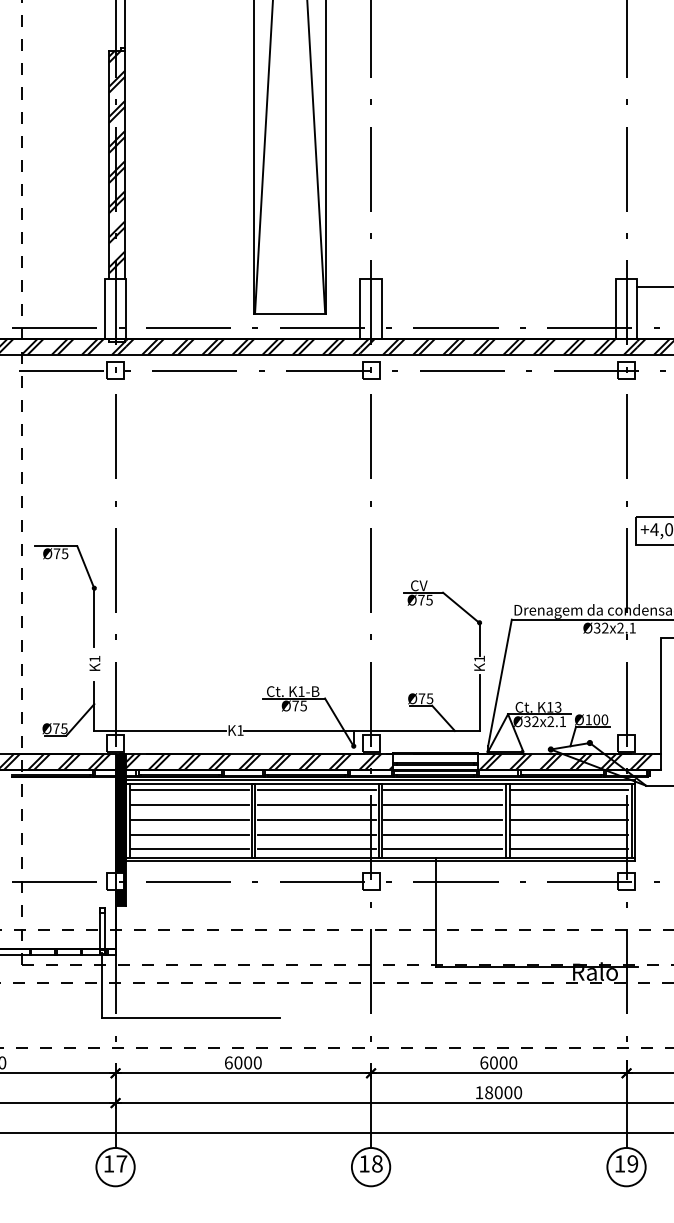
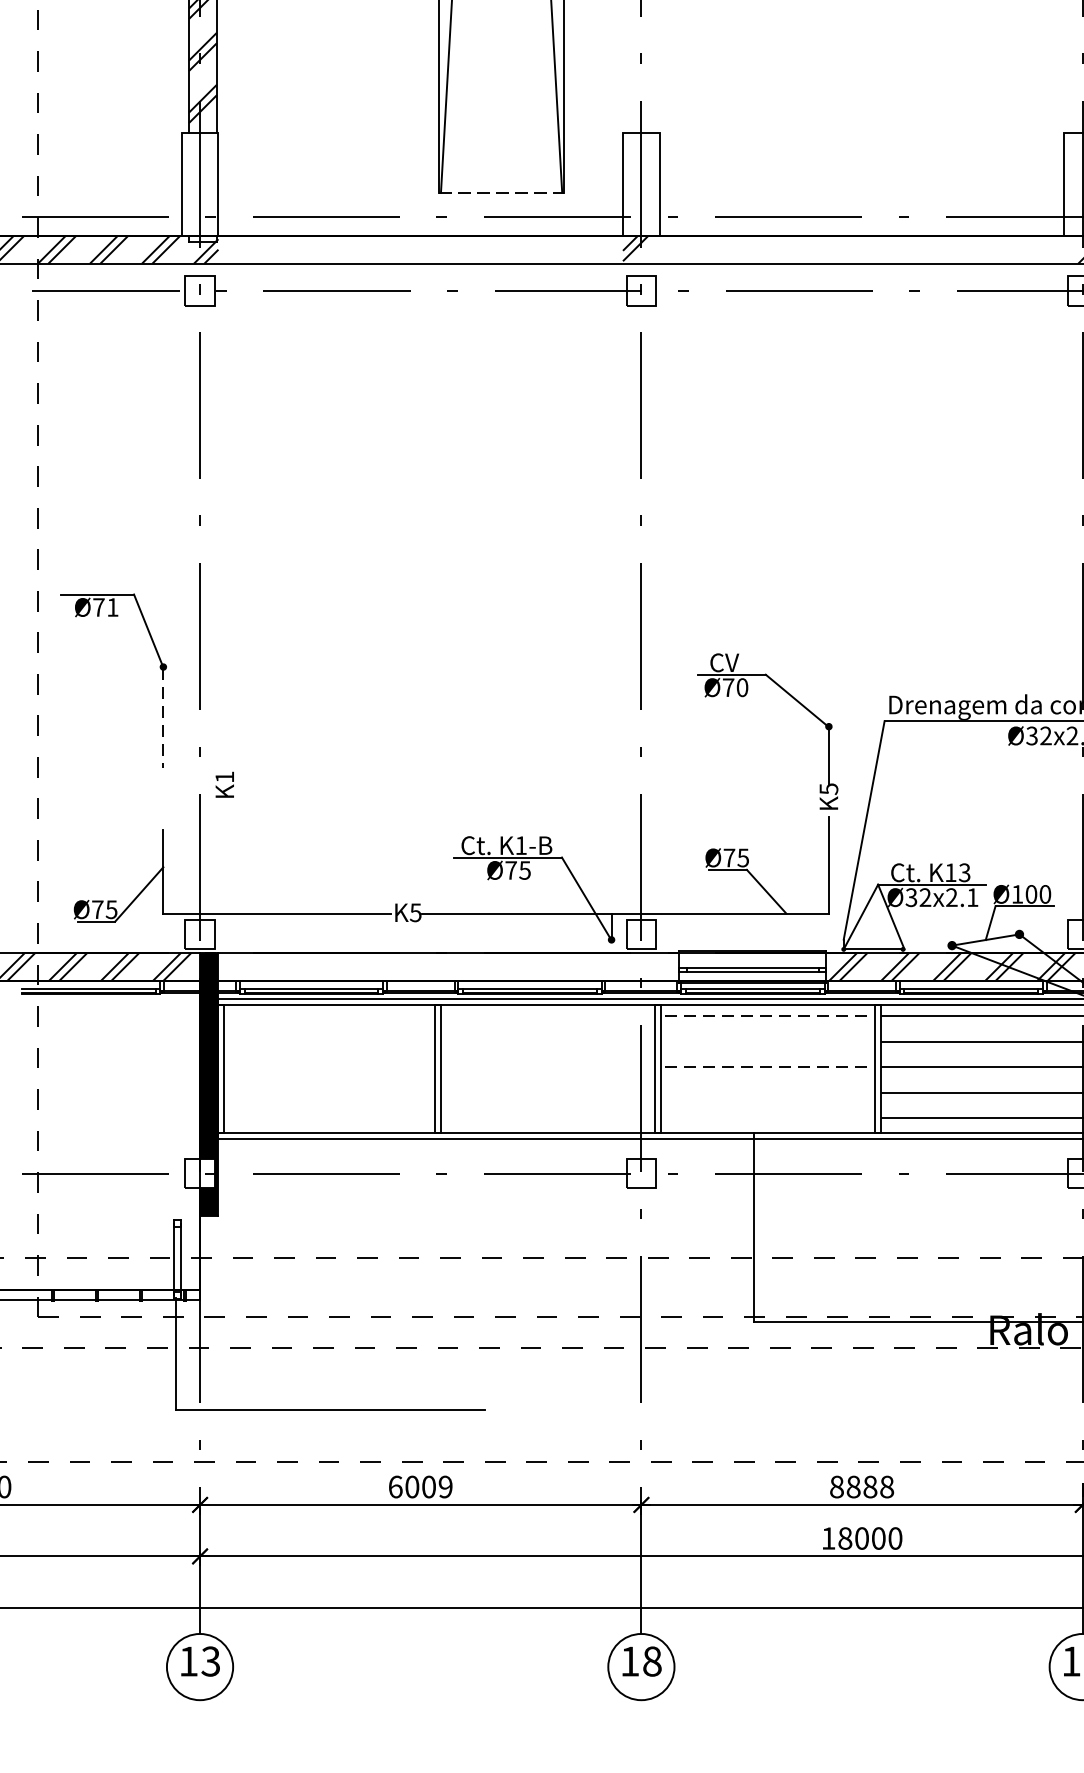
line: (290, 313) -> (502, 192), solid -> dashed
hatch: (243, 346) -> (421, 249), removed
hatch: (499, 346) -> (863, 249), removed
text: (64, 553) -> (111, 607), Ø75 -> Ø71
text: (429, 599) -> (742, 686), Ø75 -> Ø70
line: (94, 618) -> (163, 719), solid -> dashed
text: (479, 658) -> (828, 788), K1 -> K5
text: (94, 663) -> (224, 784), moved
text: (240, 730) -> (415, 912), K1 -> K5
hatch: (259, 761) -> (448, 966), removed
line: (190, 790) -> (329, 1016), removed
line: (316, 790) -> (547, 1016), removed
line: (442, 790) -> (764, 1016), solid -> dashed
line: (190, 805) -> (329, 1042), removed
line: (316, 805) -> (547, 1042), removed
line: (442, 805) -> (764, 1042), removed
line: (190, 819) -> (329, 1066), removed
line: (316, 819) -> (547, 1066), removed
line: (442, 819) -> (764, 1066), solid -> dashed
line: (190, 834) -> (329, 1092), removed
line: (316, 834) -> (547, 1092), removed
line: (442, 834) -> (764, 1092), removed
line: (190, 849) -> (329, 1118), removed
line: (316, 849) -> (547, 1118), removed
line: (442, 849) -> (764, 1118), removed
text: (257, 1062) -> (445, 1486), 6000 -> 6009
text: (498, 1062) -> (861, 1486), 6000 -> 8888
text: (121, 1163) -> (210, 1660), 17 -> 13

